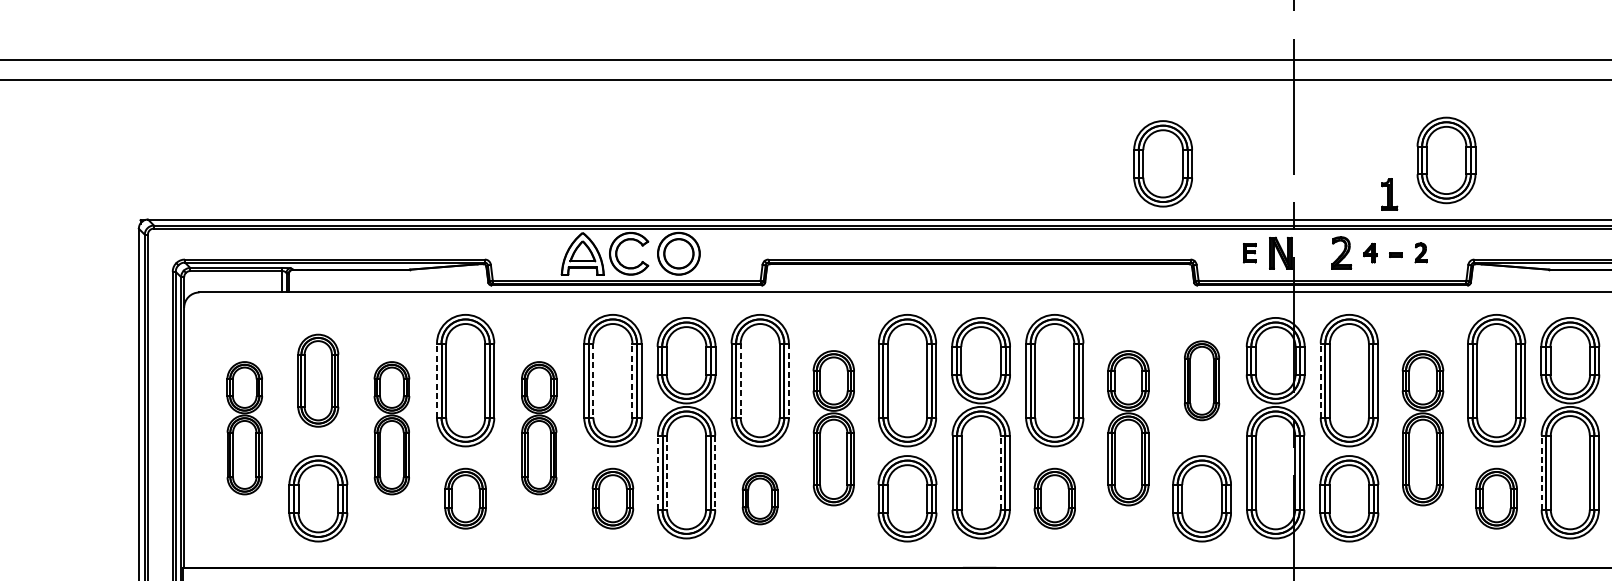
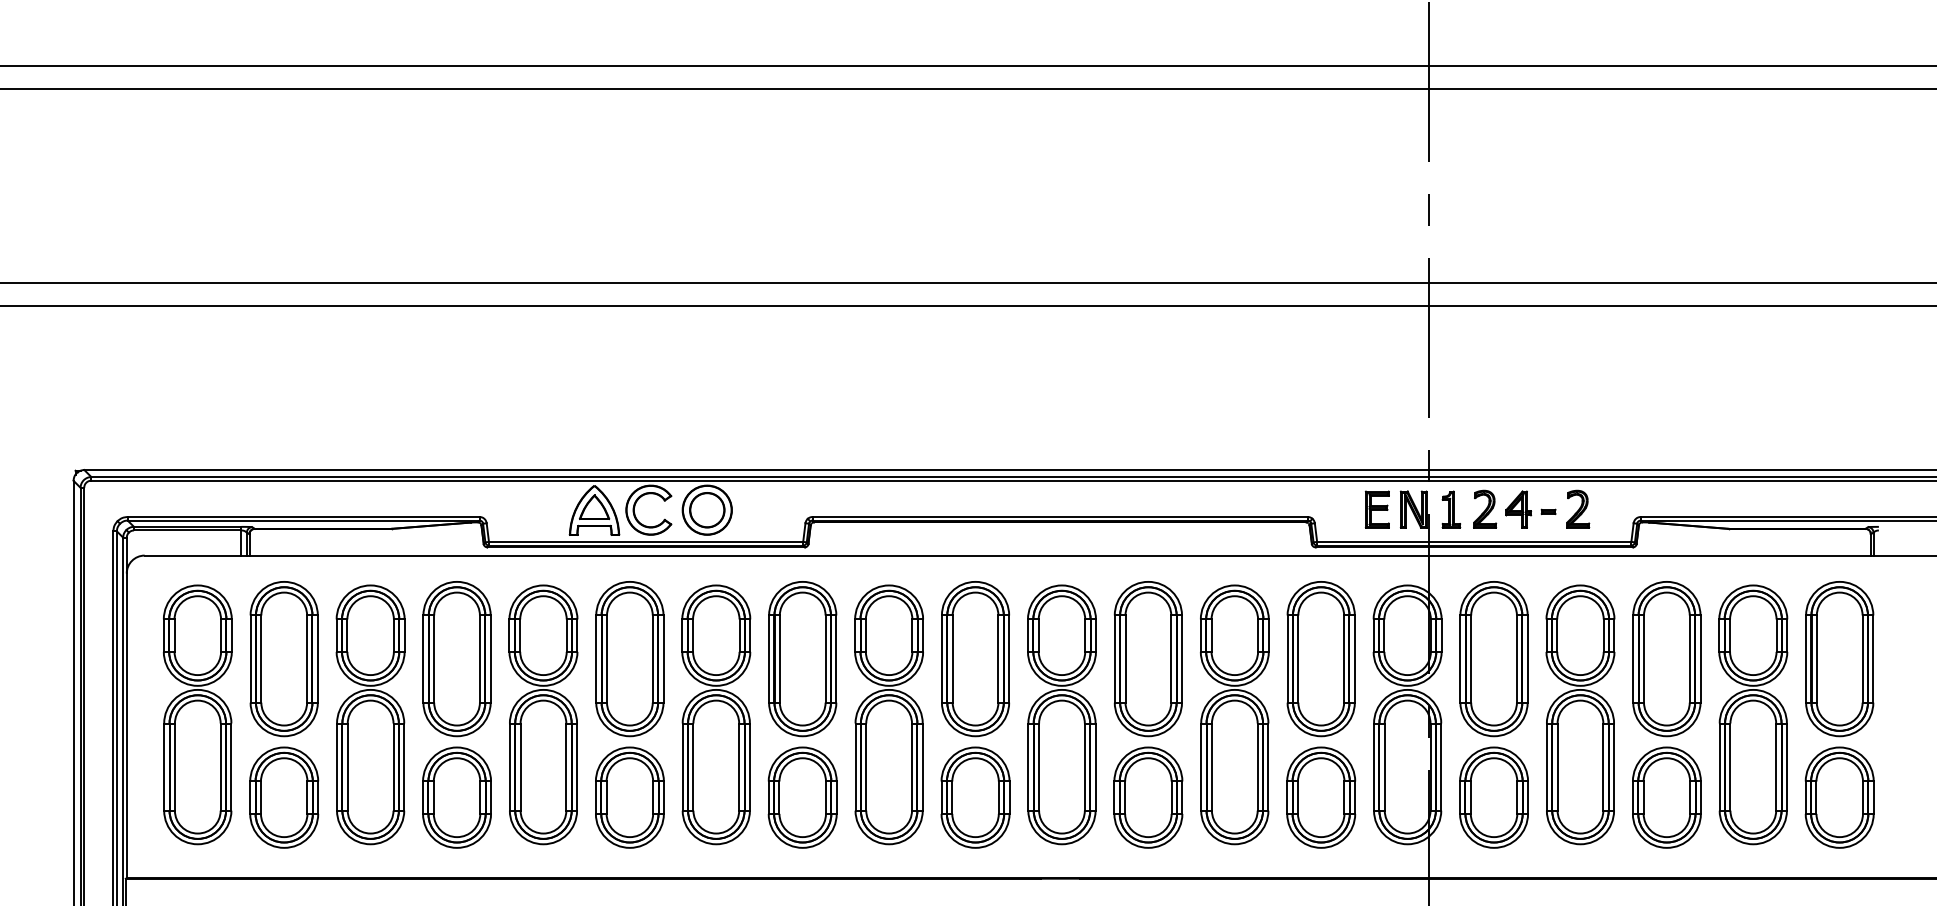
part: (1446, 160) -> (1607, 400), removed
part: (1163, 163) -> (1275, 404), removed
part: (1389, 194) -> (1451, 509), moved
part: (1421, 252) -> (1578, 508), size x1.67
part: (1249, 253) -> (1376, 509), size x1.67
part: (1370, 253) -> (1518, 509), size x1.67
part: (317, 381) -> (283, 659), size x1.43
line: (437, 381) -> (423, 659), dashed -> solid
line: (593, 381) -> (607, 659), dashed -> solid
line: (632, 381) -> (652, 659), dashed -> solid
line: (740, 381) -> (779, 659), dashed -> solid
line: (789, 381) -> (836, 659), dashed -> solid
part: (1201, 381) -> (1320, 659), size x1.67
line: (1320, 381) -> (1460, 659), dashed -> solid
part: (244, 427) -> (197, 714), size x1.67
part: (391, 427) -> (370, 714), size x1.67
part: (539, 427) -> (543, 714), size x1.67
part: (833, 427) -> (888, 714), size x1.43
part: (1128, 427) -> (1234, 714), size x1.43
part: (1423, 427) -> (1580, 714), size x1.43
line: (657, 473) -> (682, 767), dashed -> solid
line: (667, 473) -> (693, 767), dashed -> solid
line: (714, 473) -> (749, 767), dashed -> solid
line: (1000, 473) -> (1084, 767), dashed -> solid
line: (1541, 473) -> (1719, 767), dashed -> solid
part: (465, 498) -> (456, 797), size x1.43
part: (612, 498) -> (629, 797), size x1.43
part: (760, 498) -> (802, 797), size x1.67
part: (1054, 498) -> (1148, 797), size x1.43
part: (1496, 498) -> (1666, 797), size x1.43

